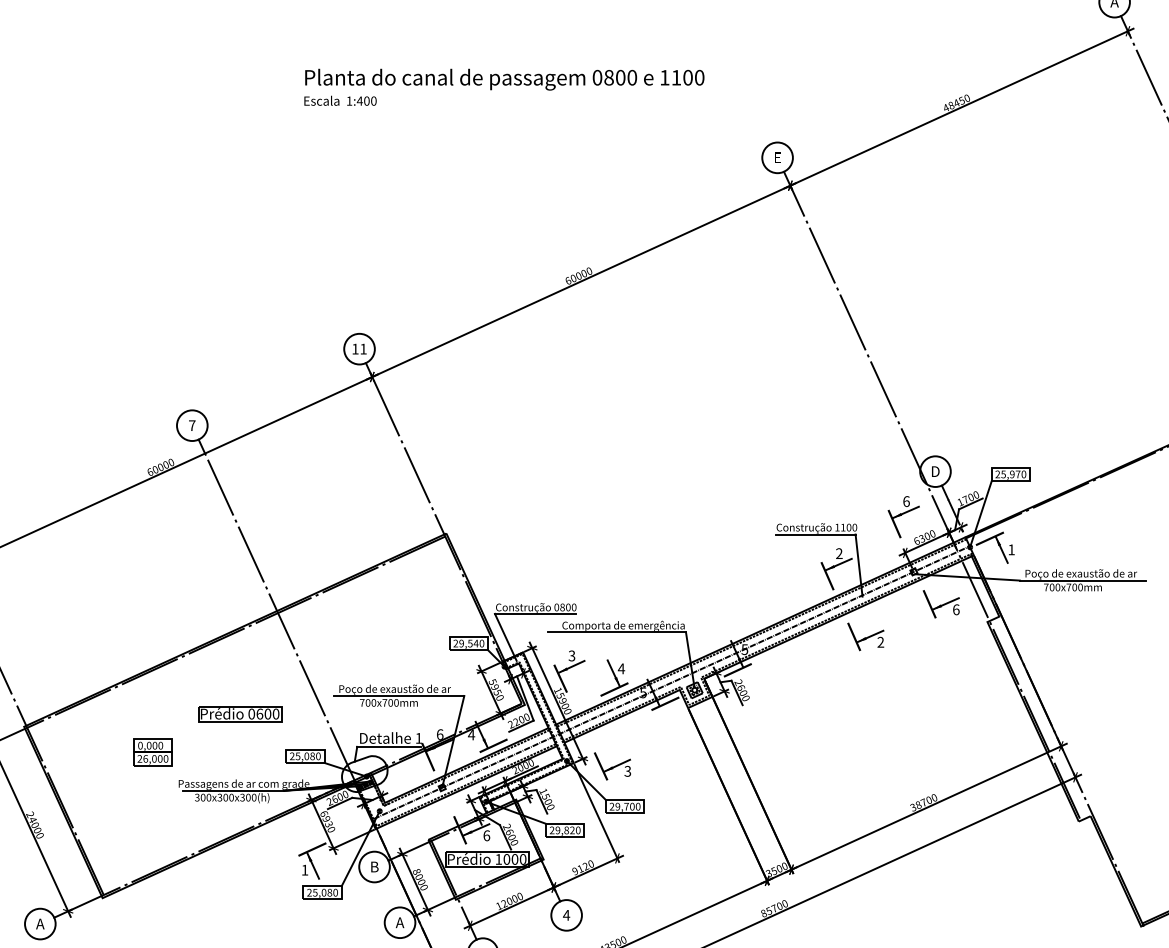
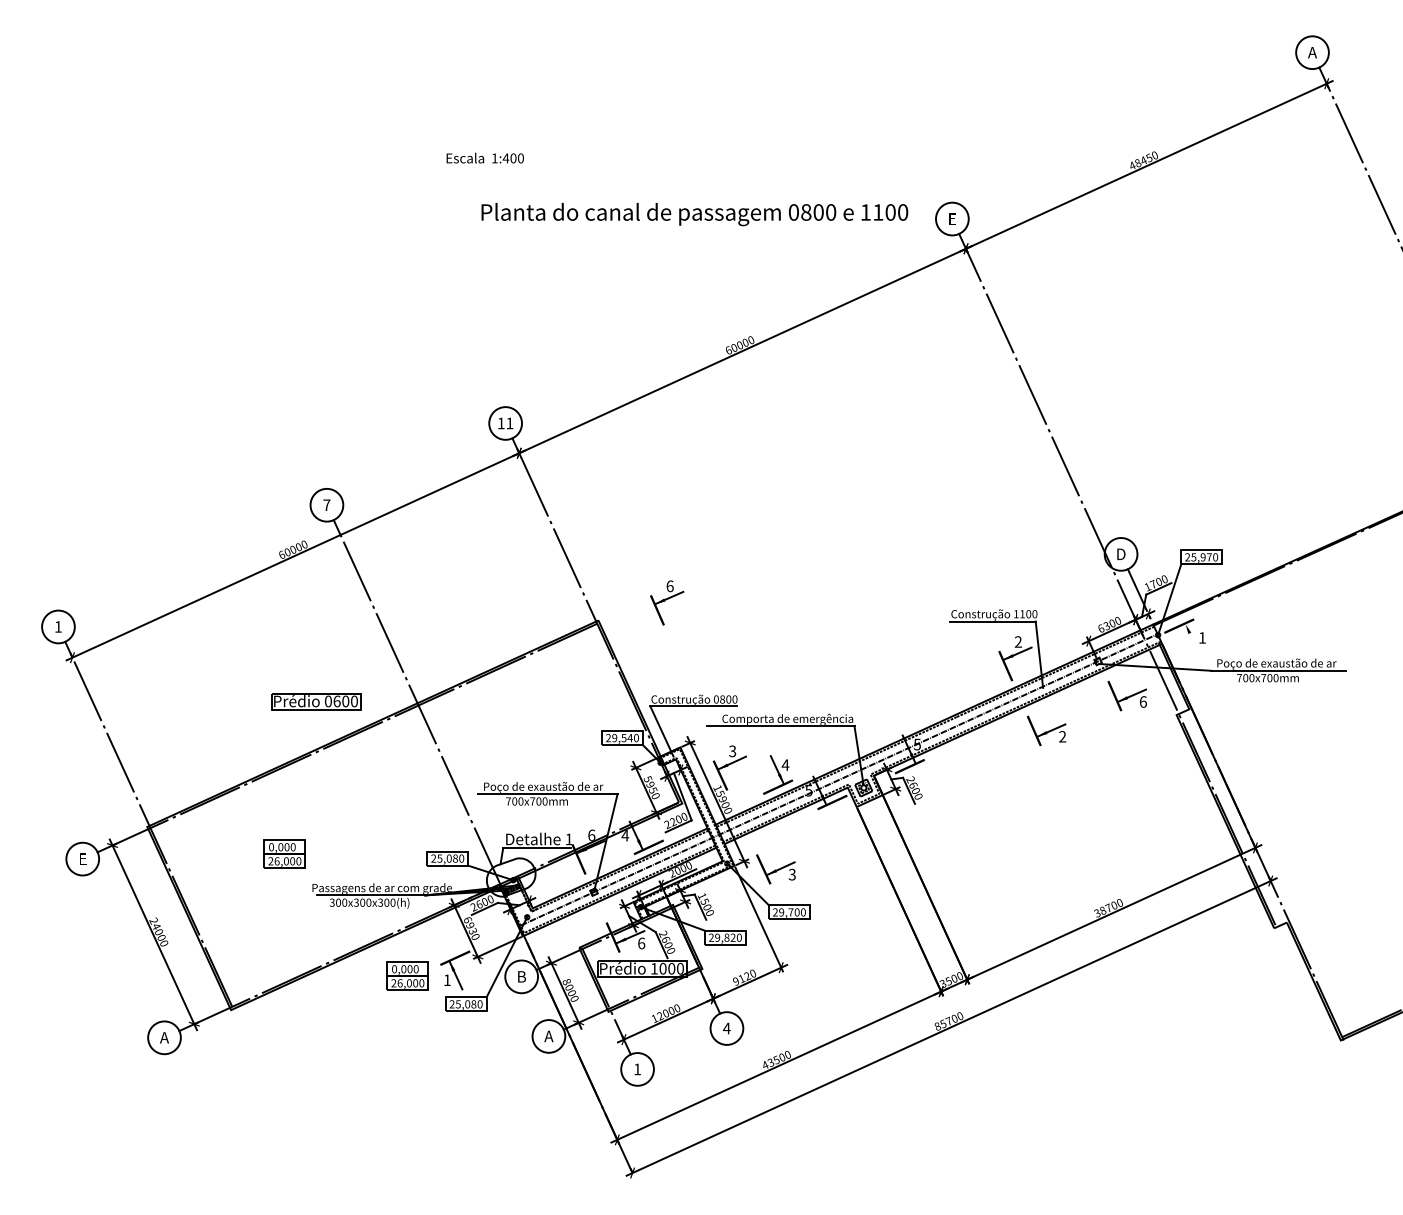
text: (504, 79) -> (694, 214), moved
part: (904, 516) -> (667, 602), moved
line: (1001, 549) -> (1191, 637), removed
part: (240, 714) -> (316, 701), moved
part: (267, 865) -> (407, 975), added

